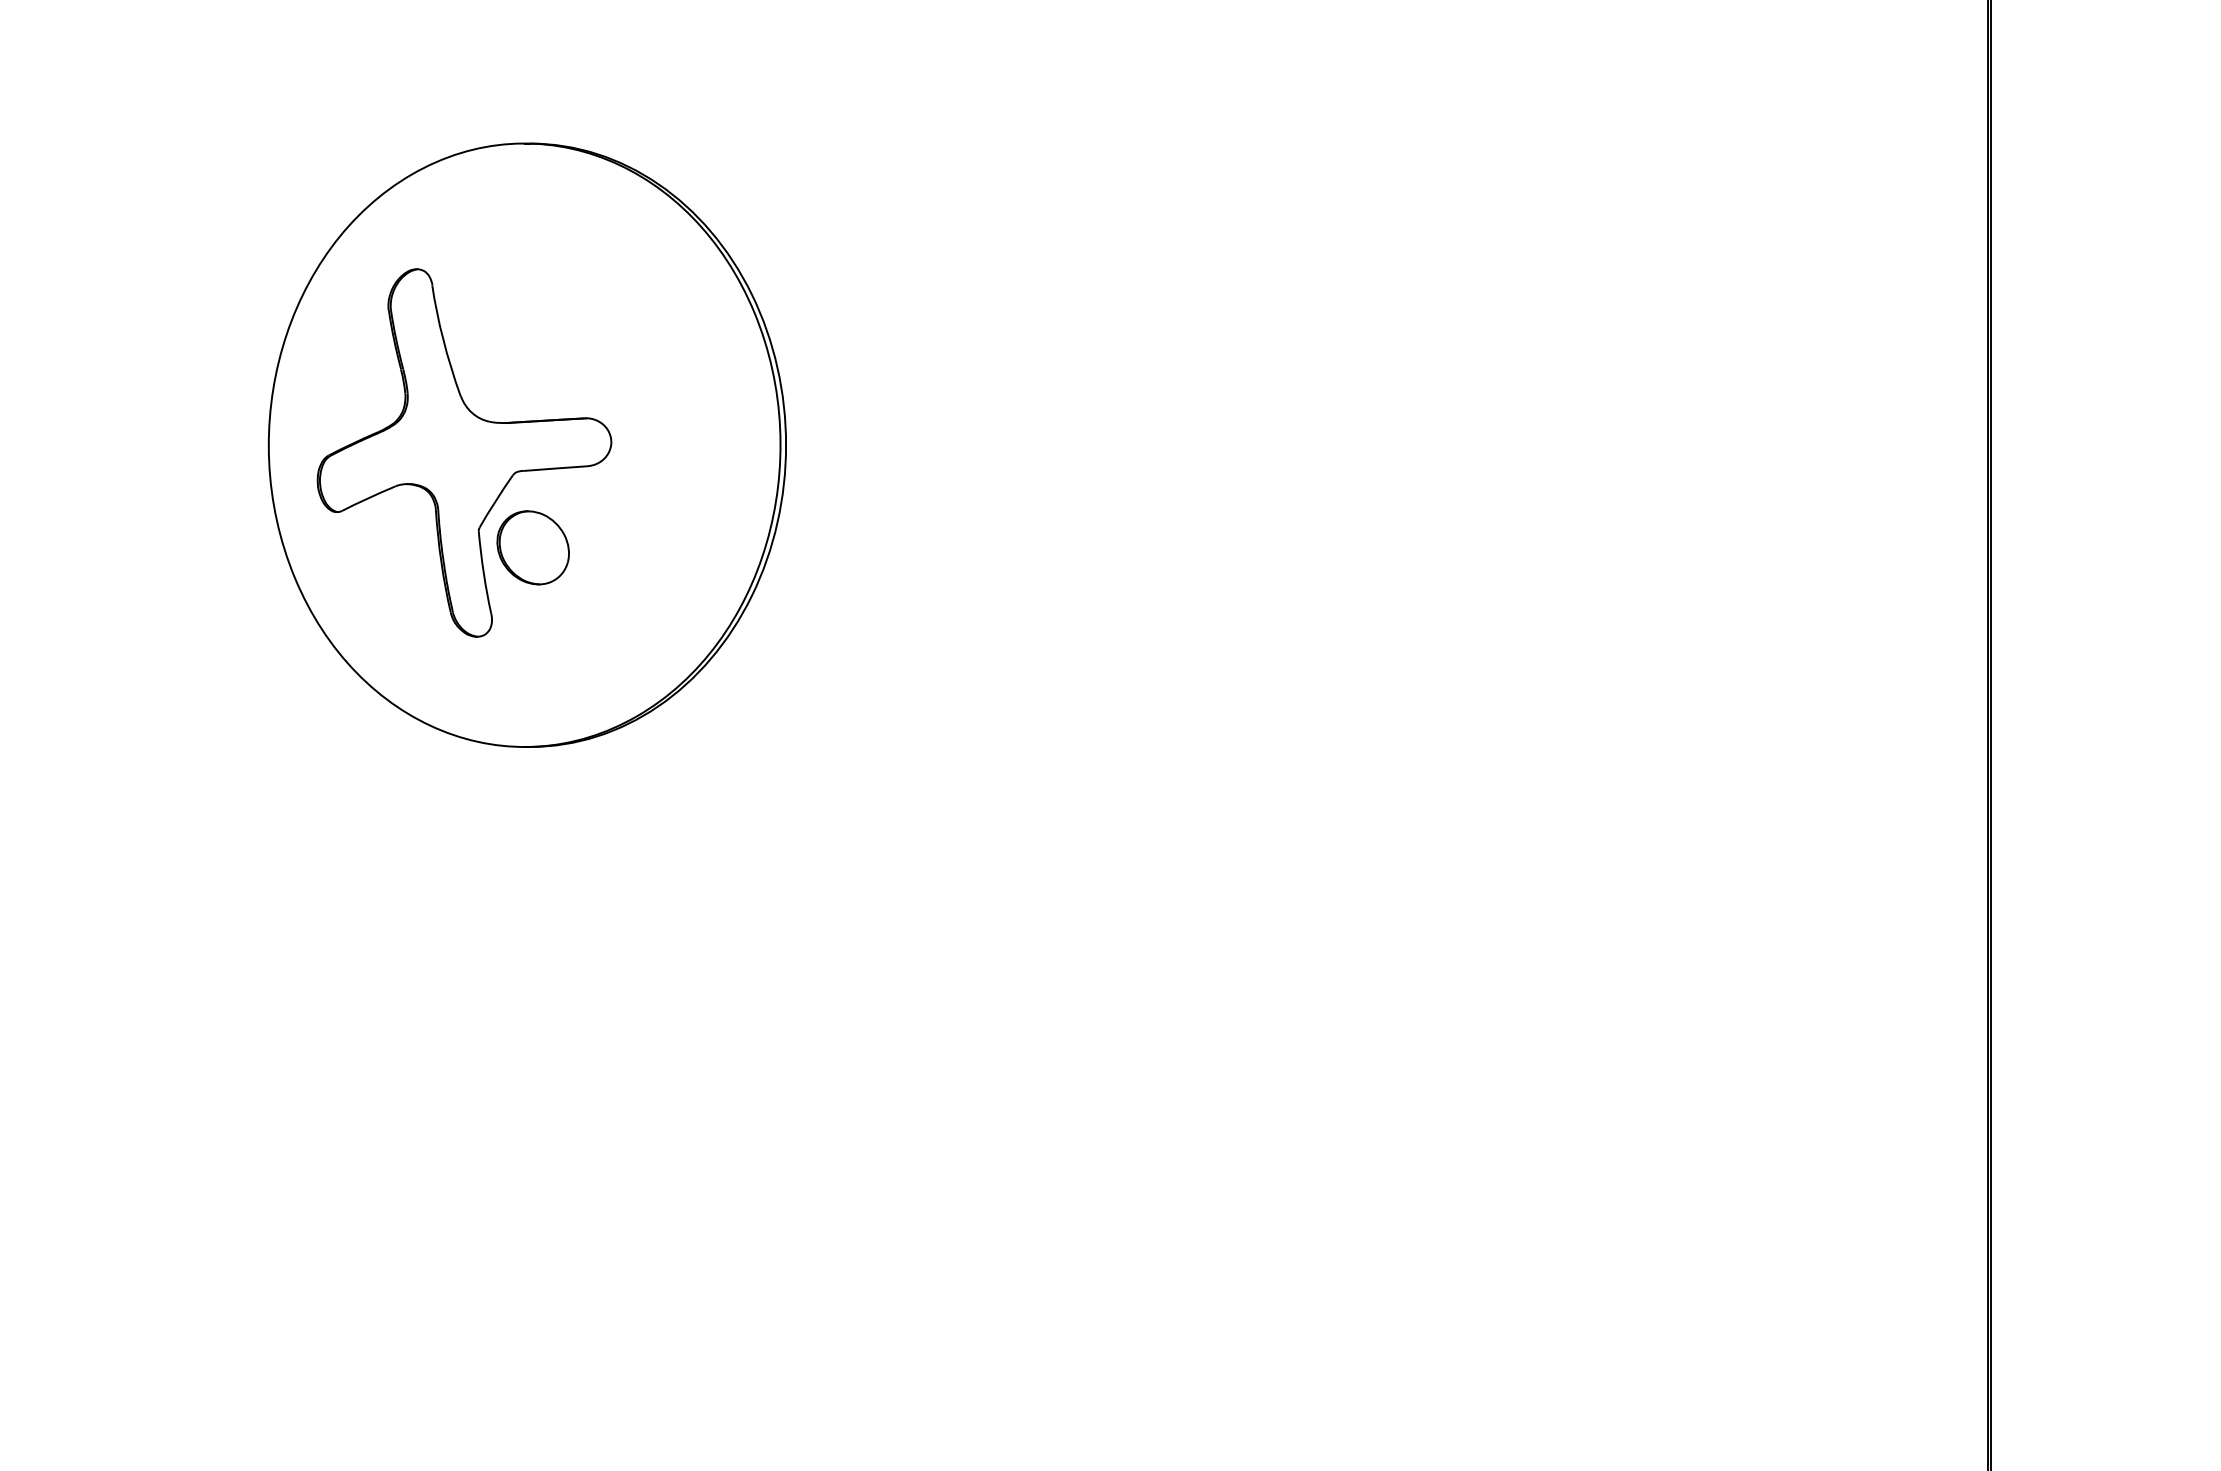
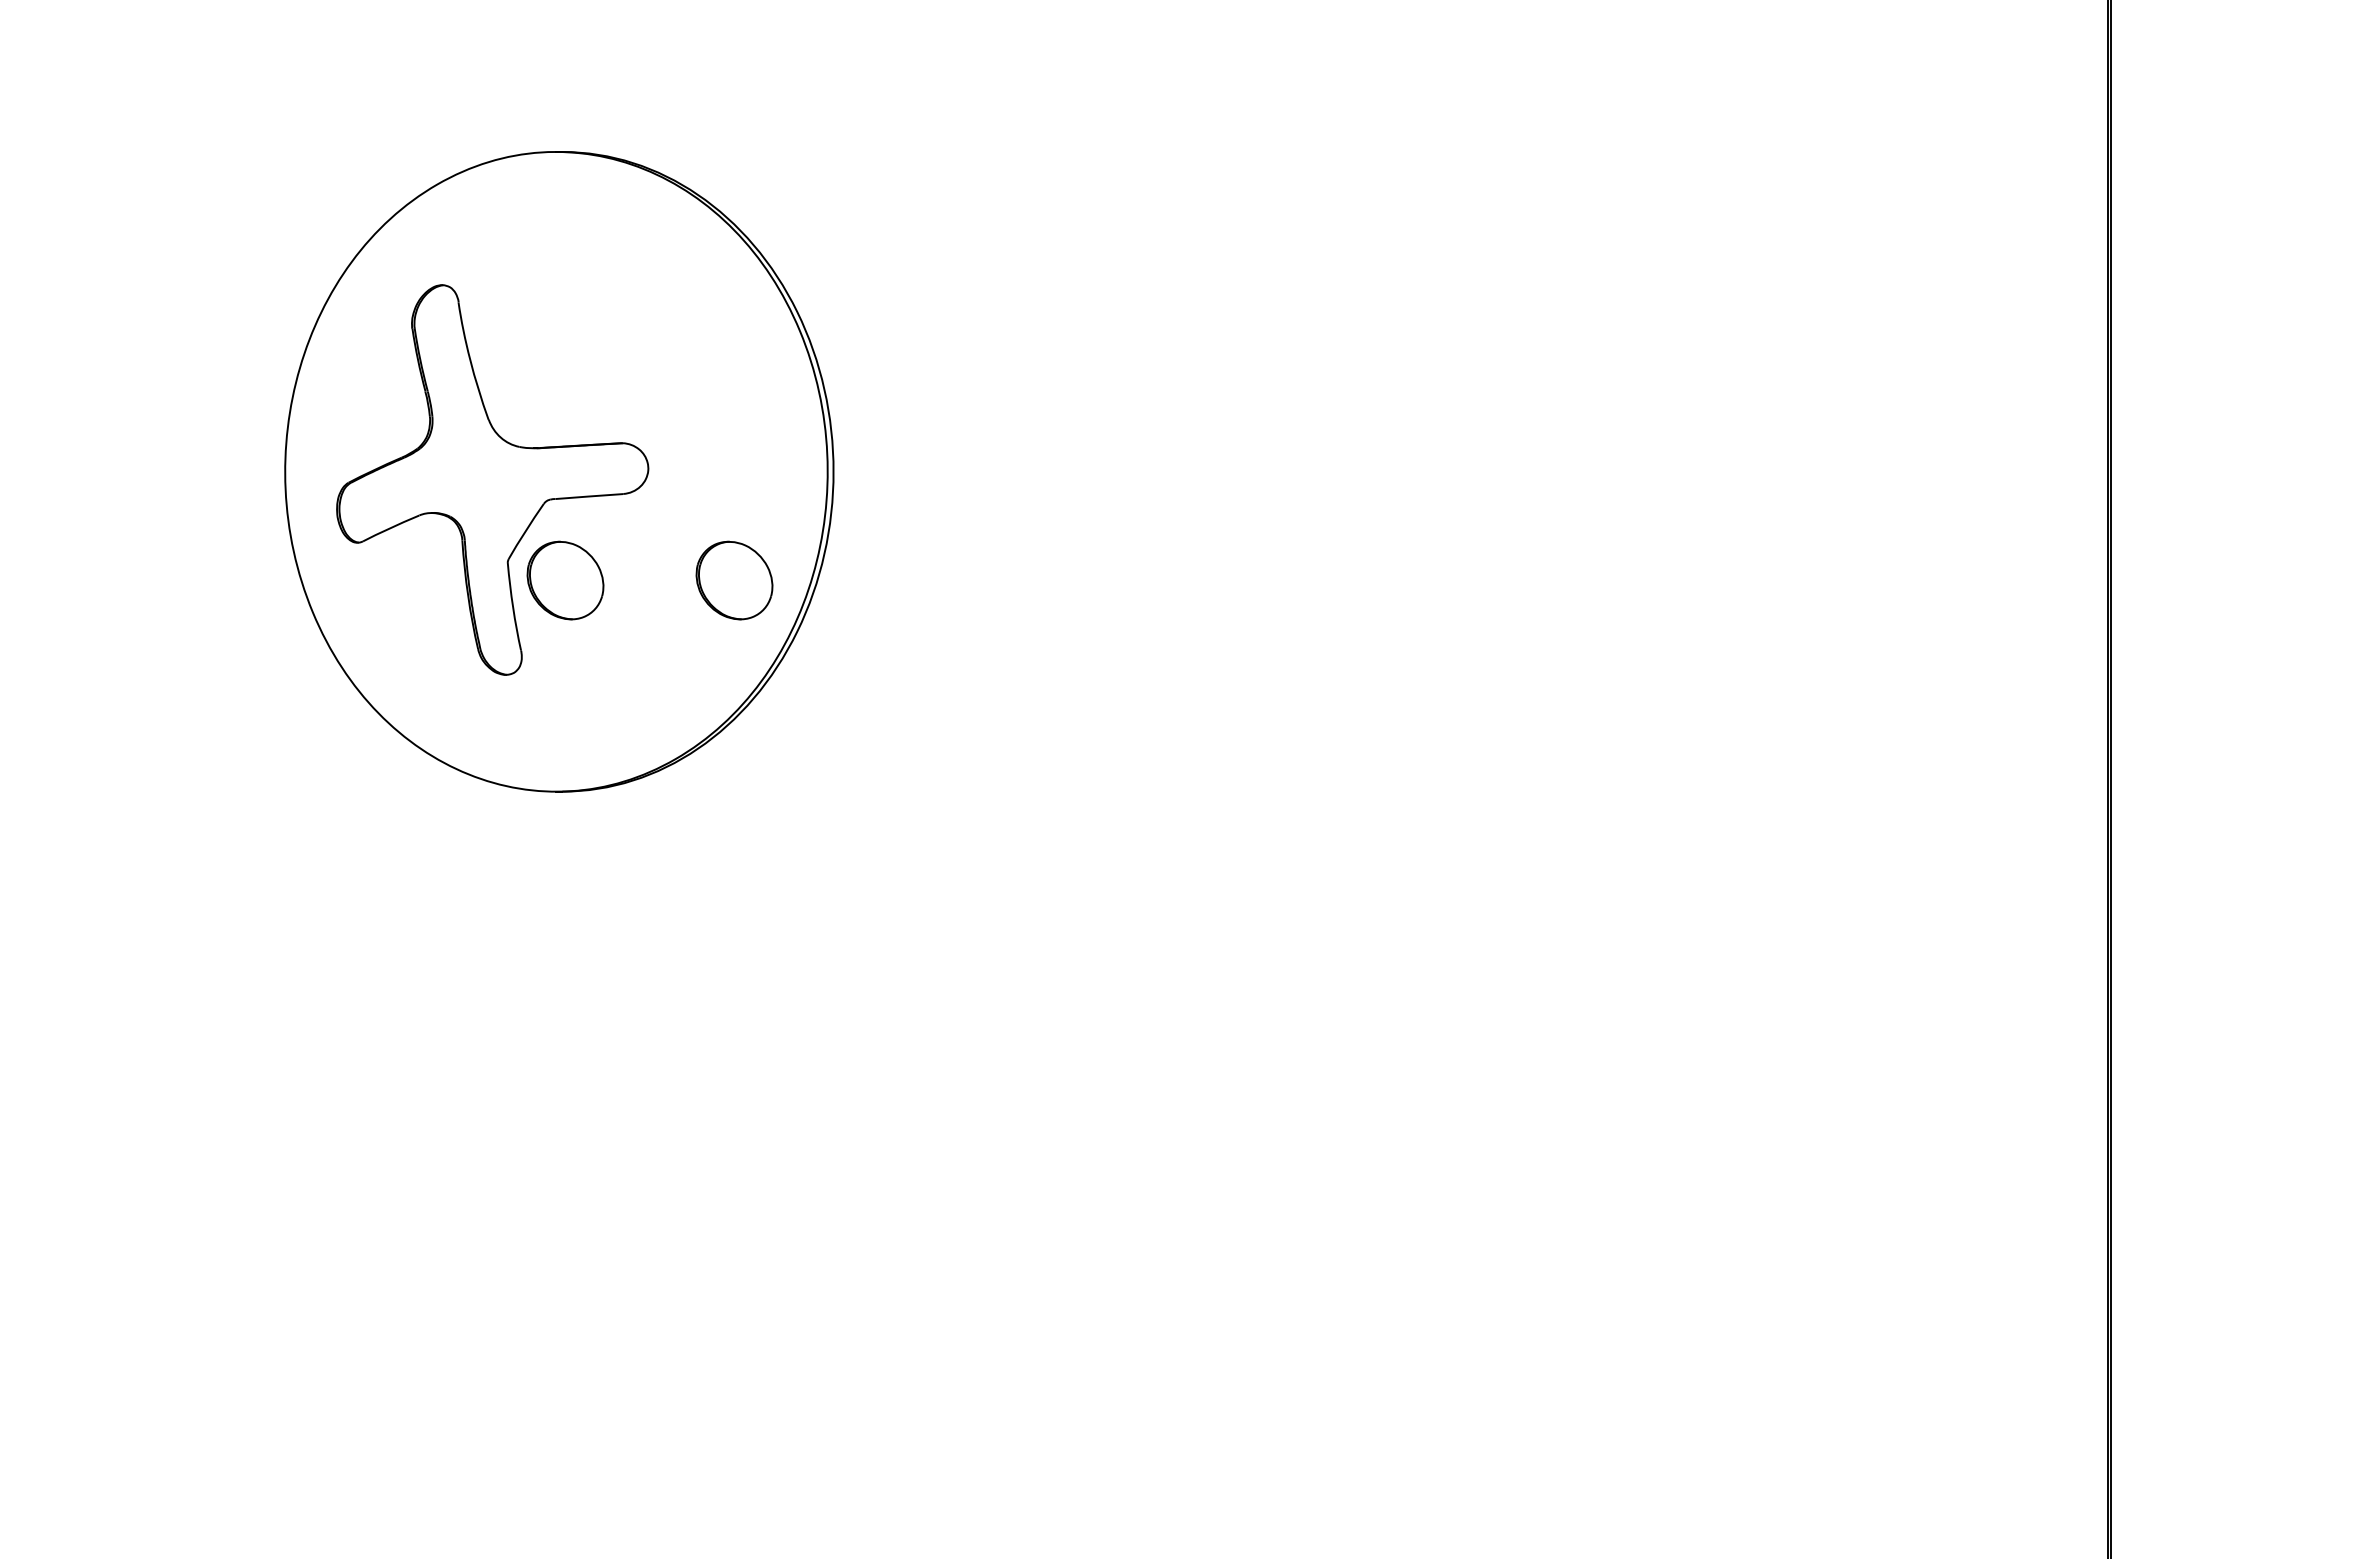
part: (692, 547) -> (734, 580), added

